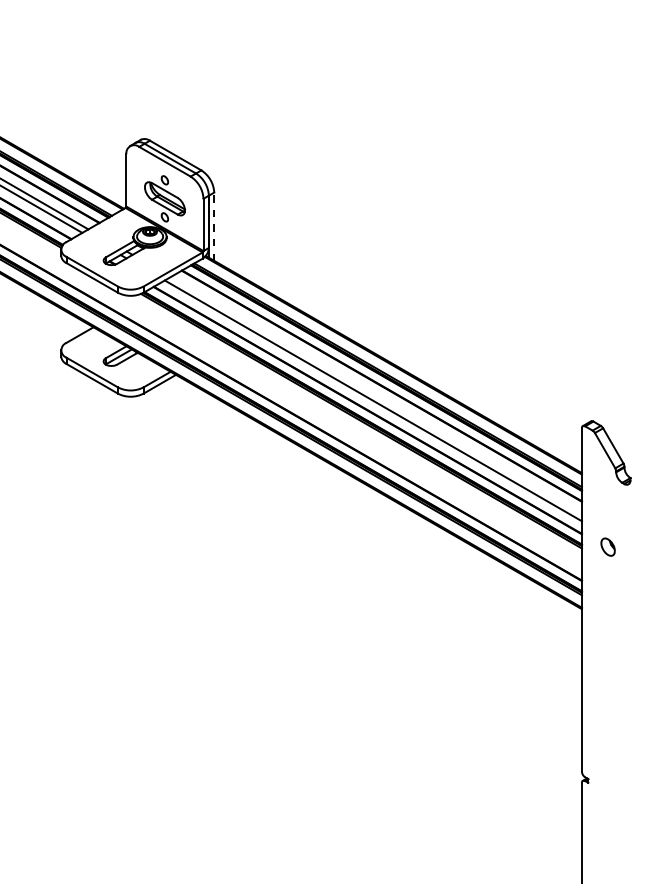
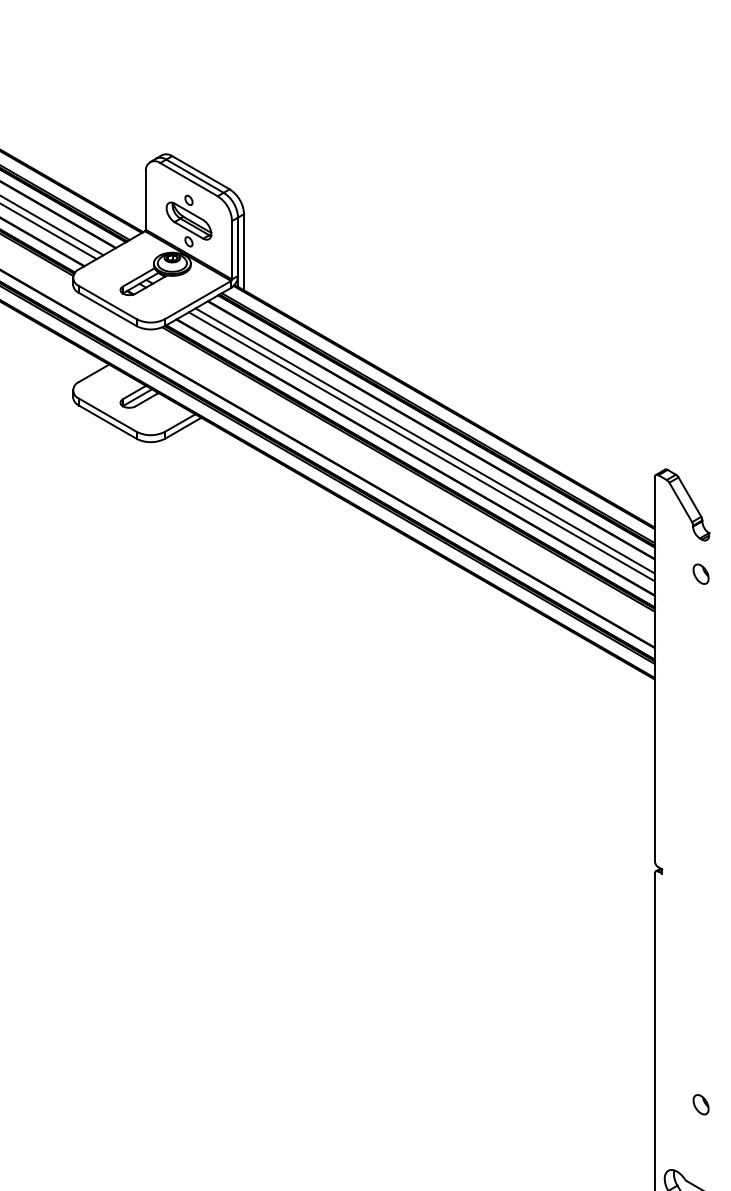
line: (214, 226) -> (244, 251), dashed -> solid
line: (375, 395) -> (424, 440), added
part: (607, 546) -> (700, 573), moved

